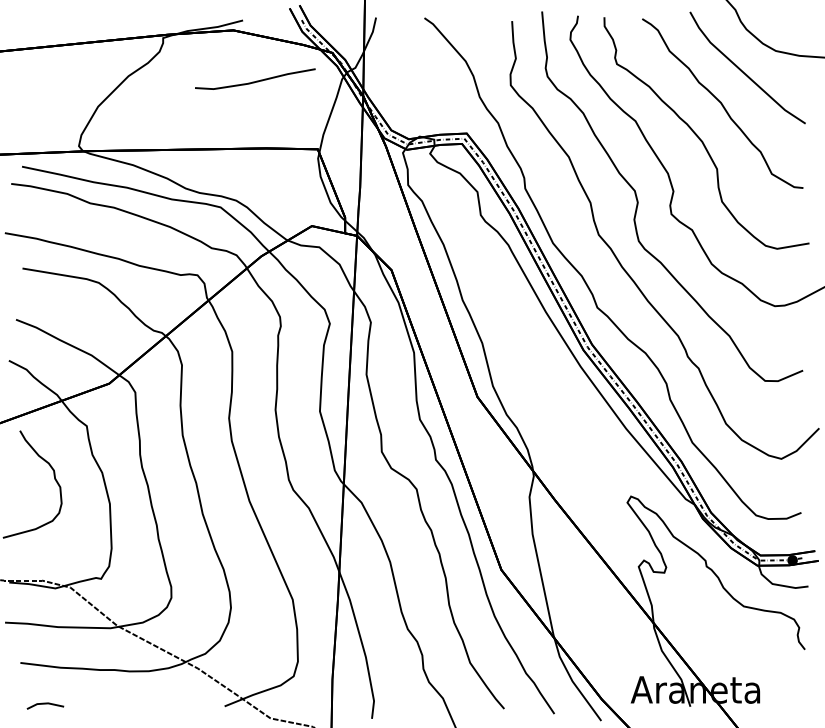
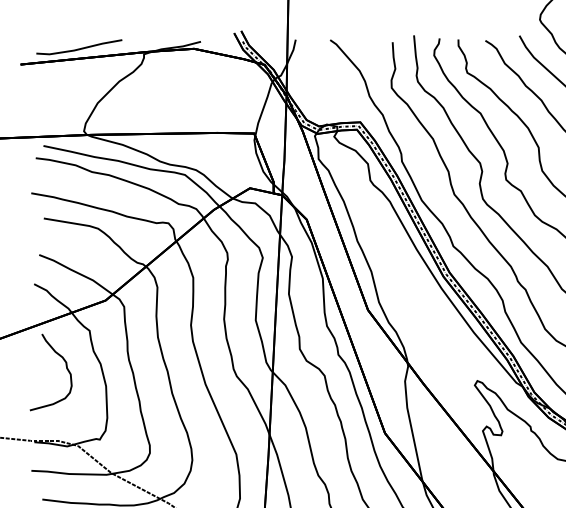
line: (256, 80) -> (80, 48), moved

